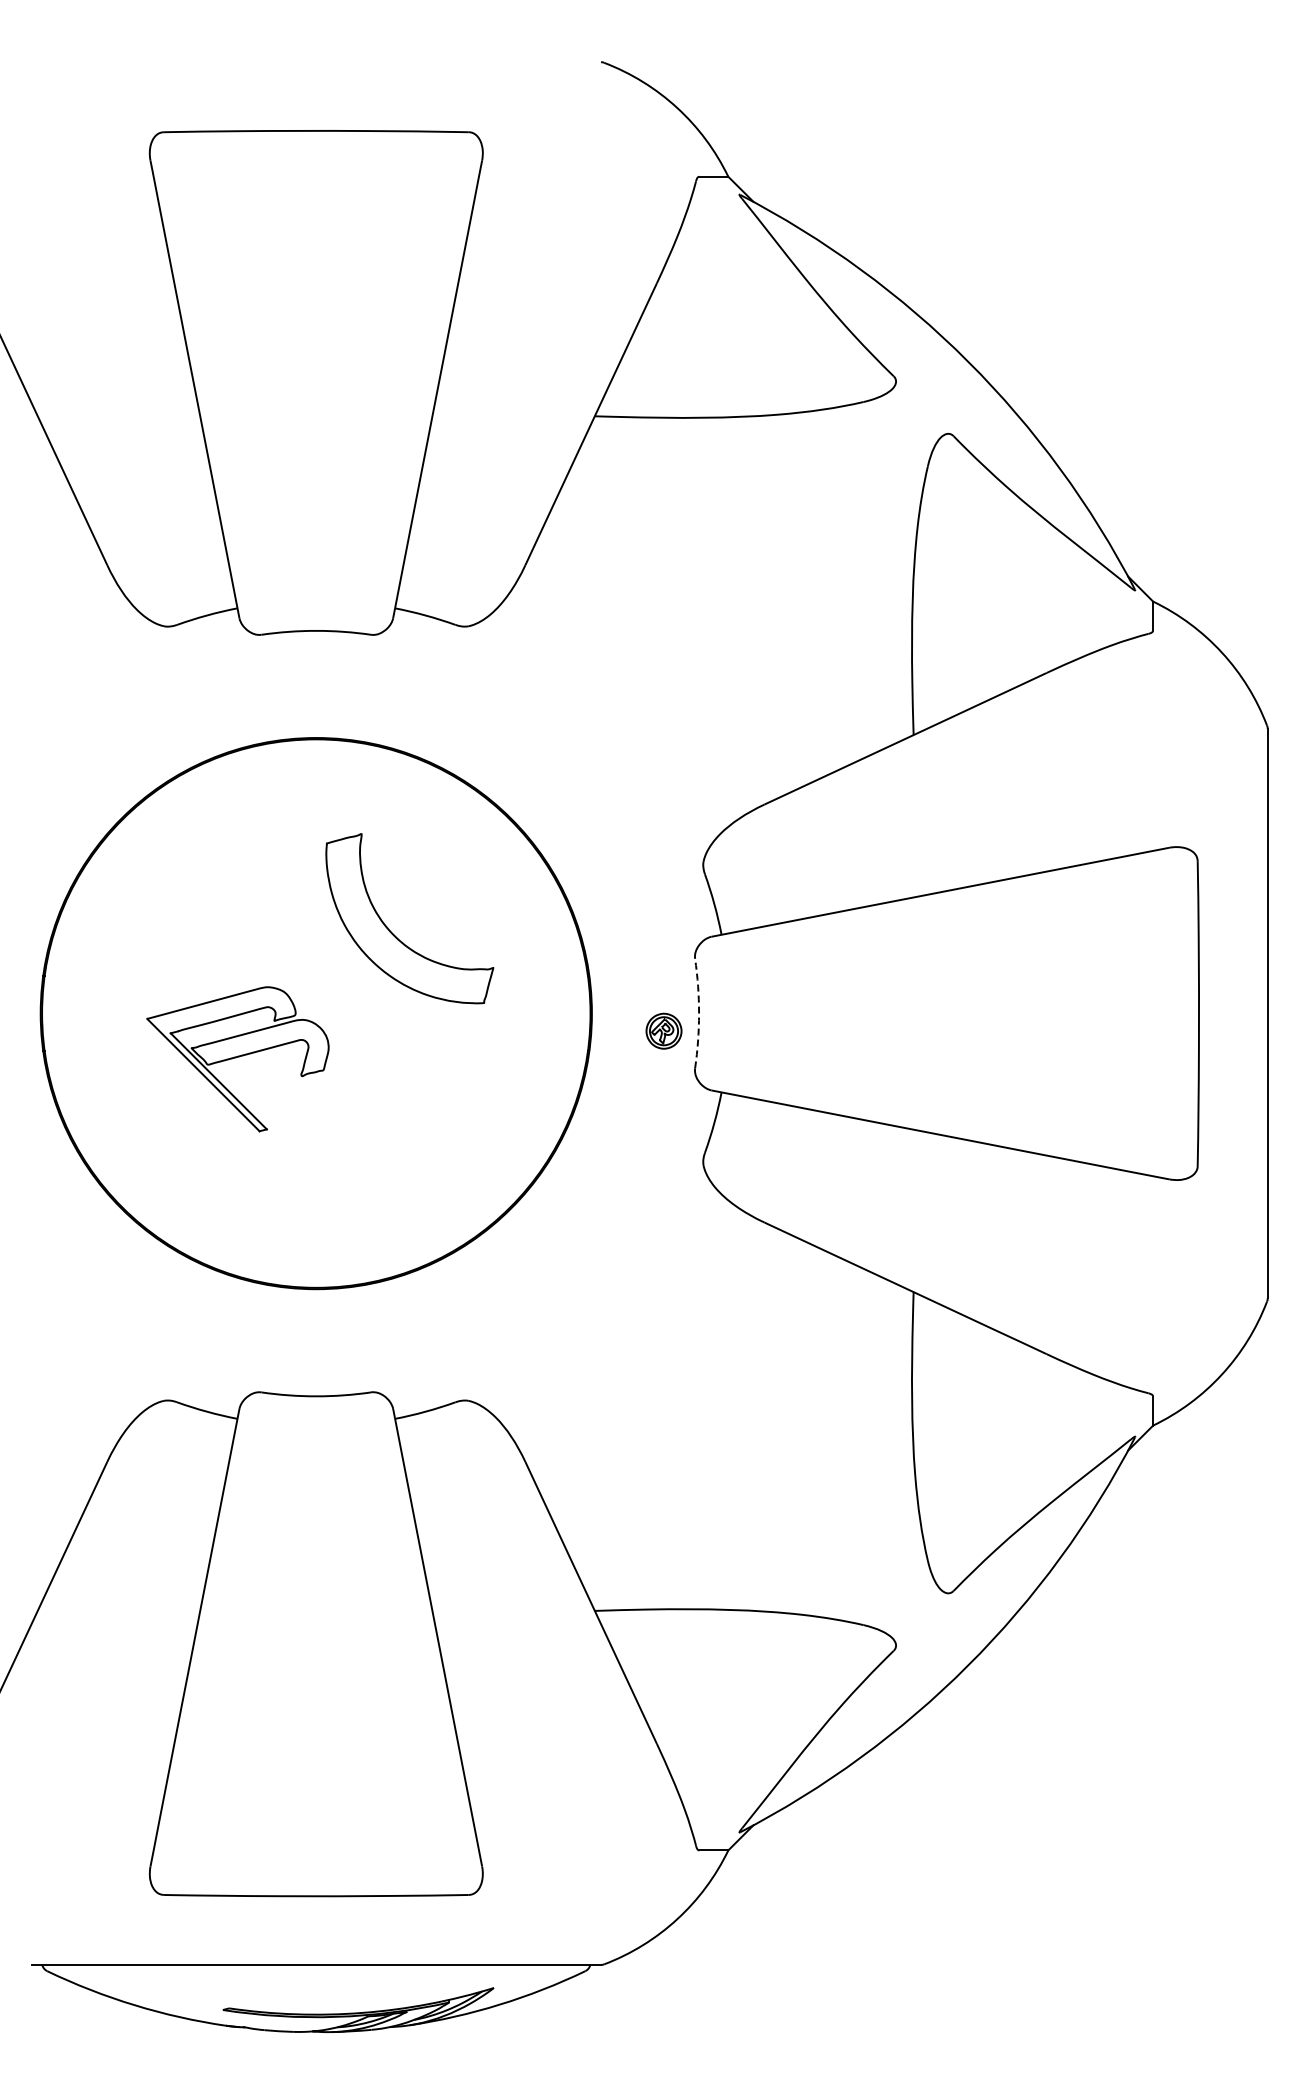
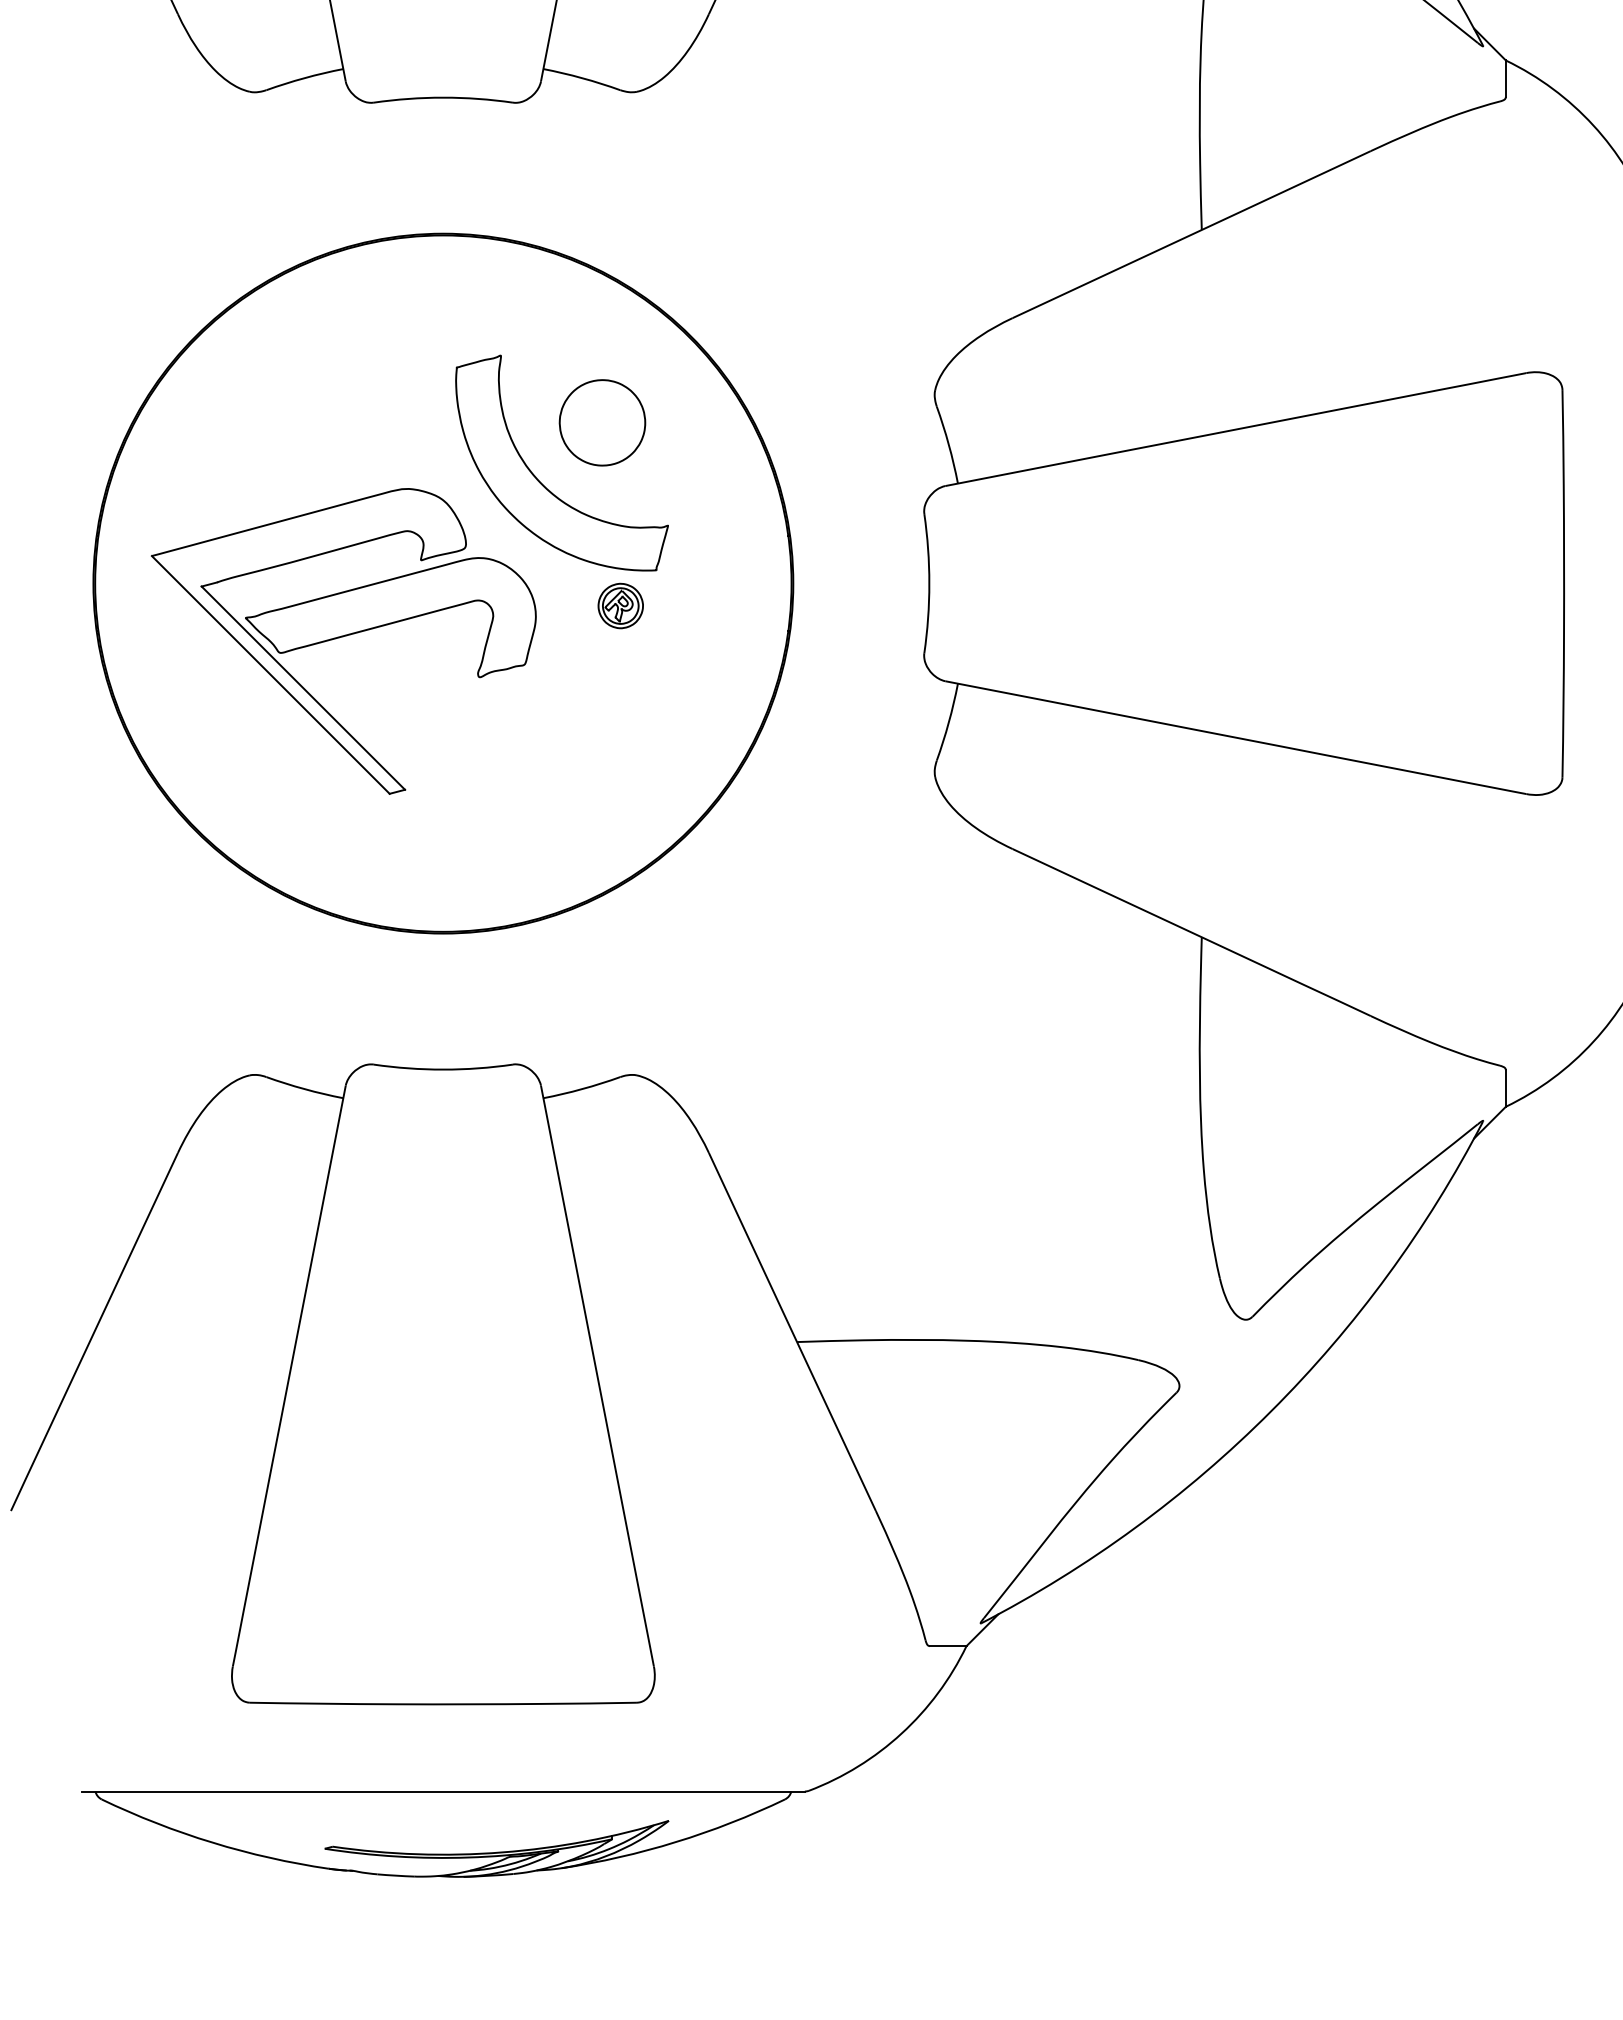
part: (441, 886) -> (602, 422), added
arc: (699, 1013) -> (929, 583), dashed -> solid
part: (663, 1030) -> (620, 605), moved
part: (237, 1059) -> (343, 641), size x1.67

